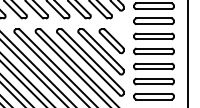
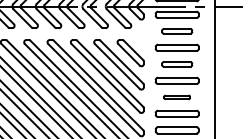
part: (153, 21) -> (176, 31), size x0.7
part: (153, 51) -> (176, 64), size x0.7
part: (153, 81) -> (176, 97), size x0.6

